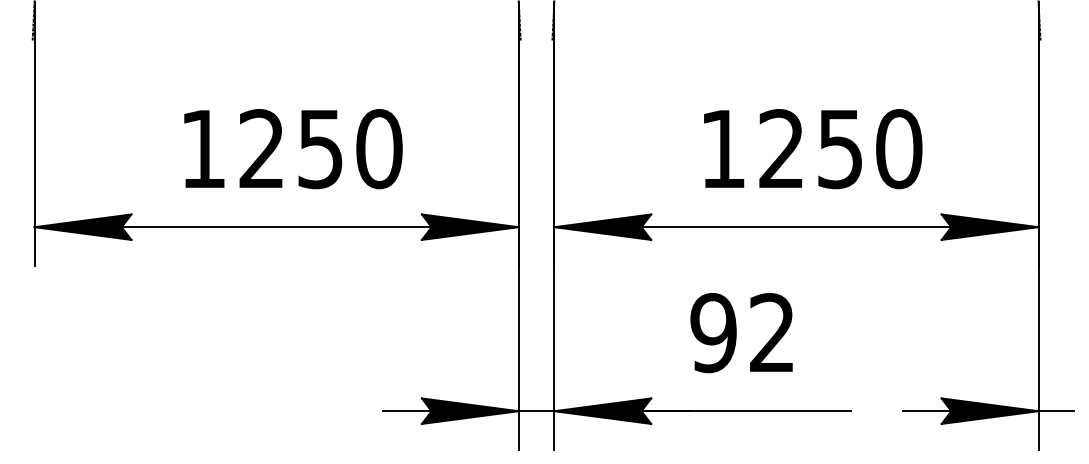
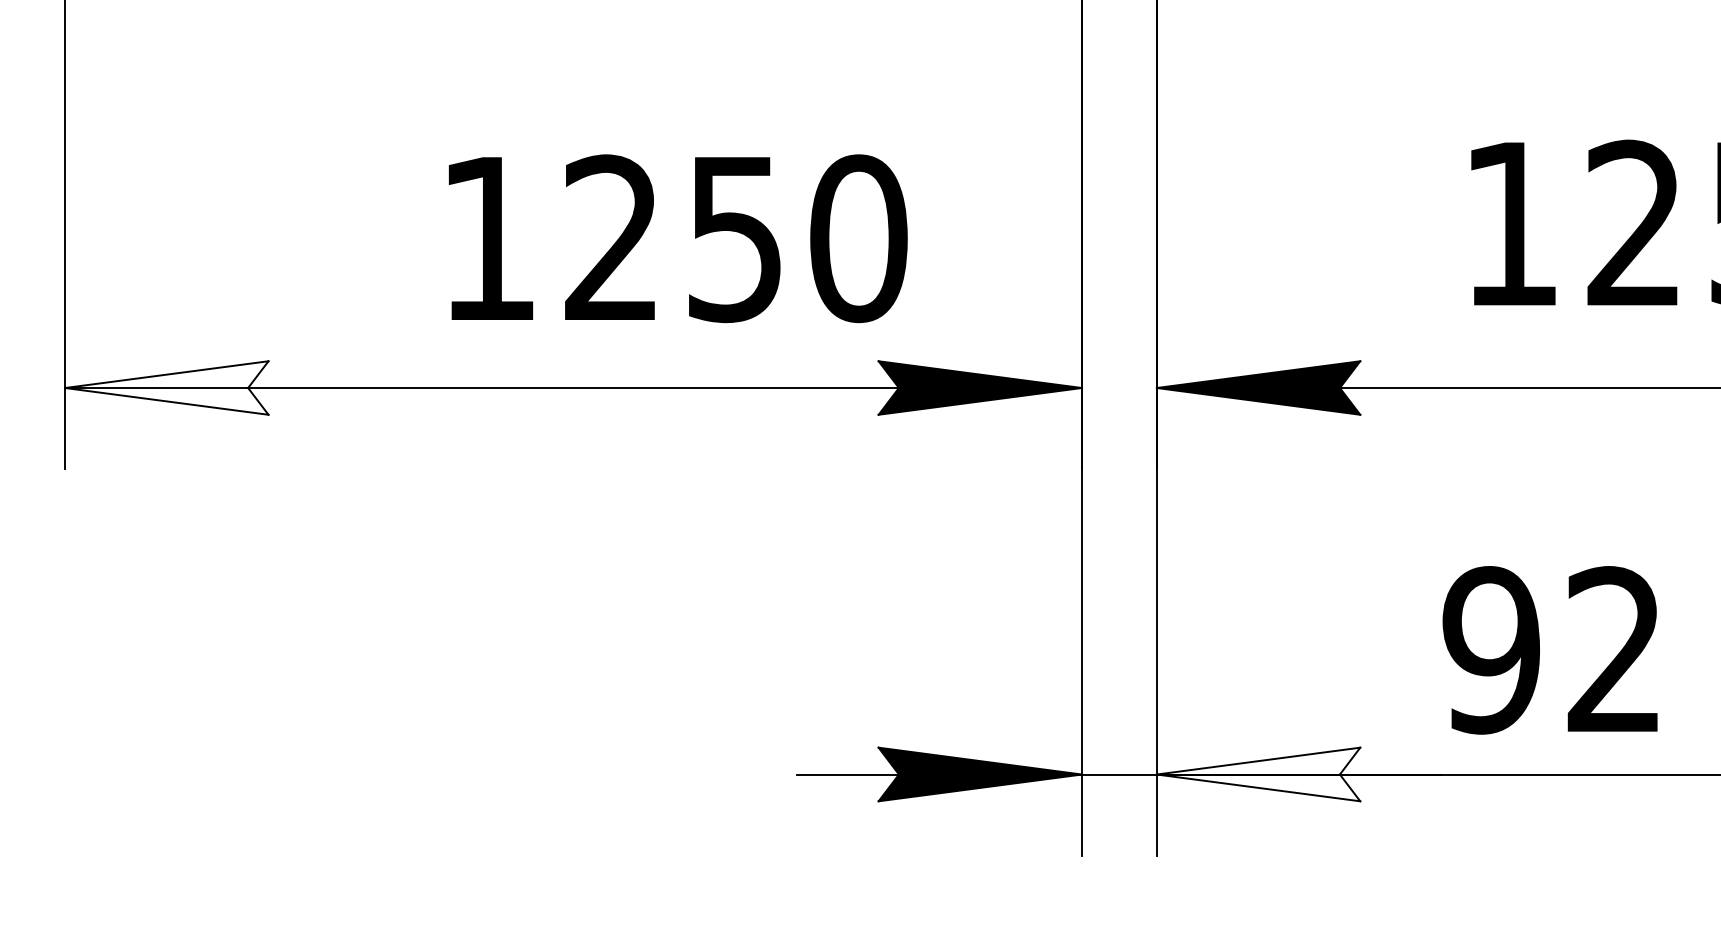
text: (293, 149) -> (678, 239), moved
fill: (82, 226) -> (165, 386), removed
text: (741, 333) -> (1549, 651), moved
fill: (602, 410) -> (1257, 773), removed

